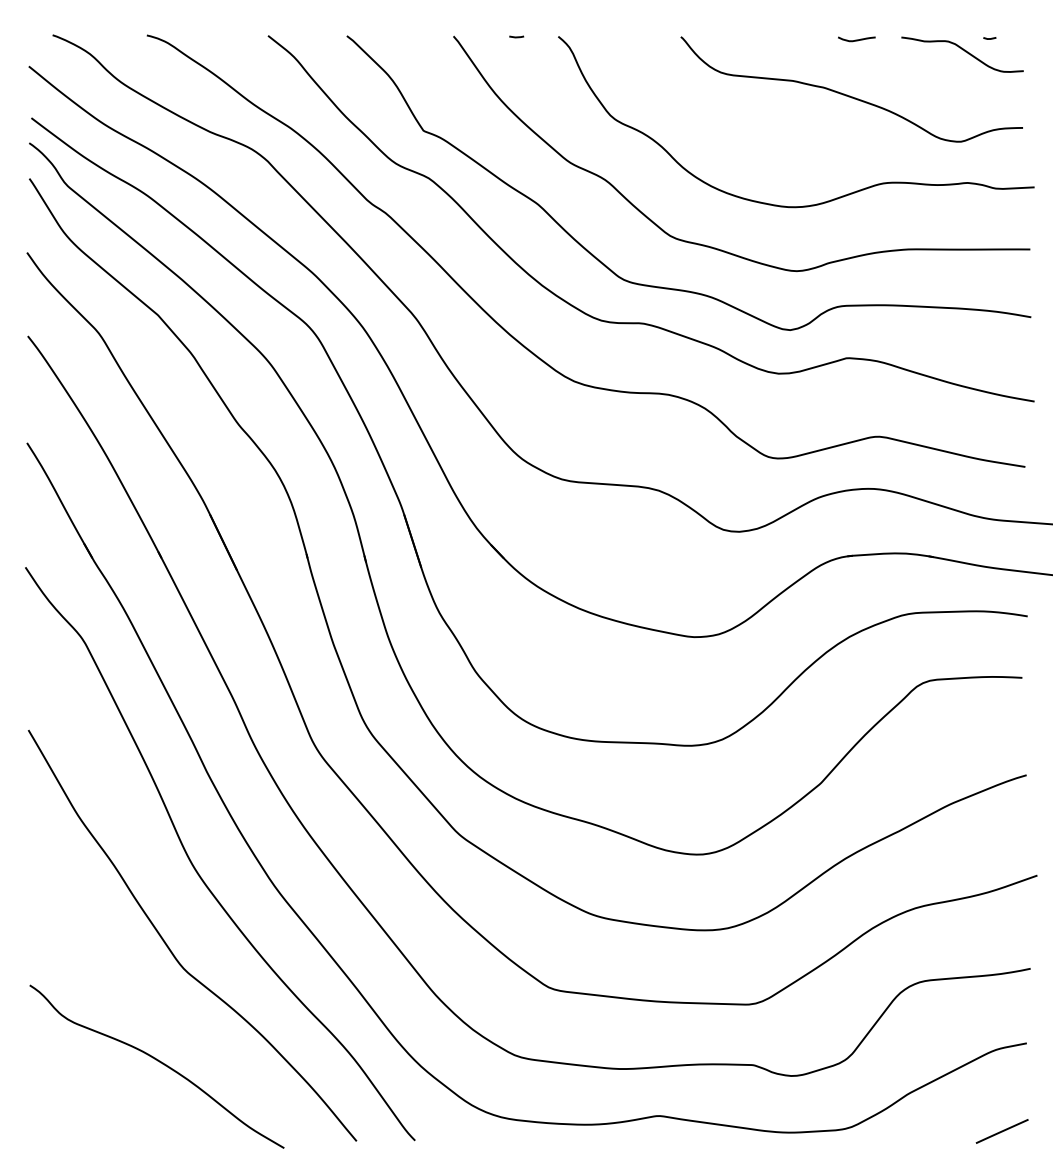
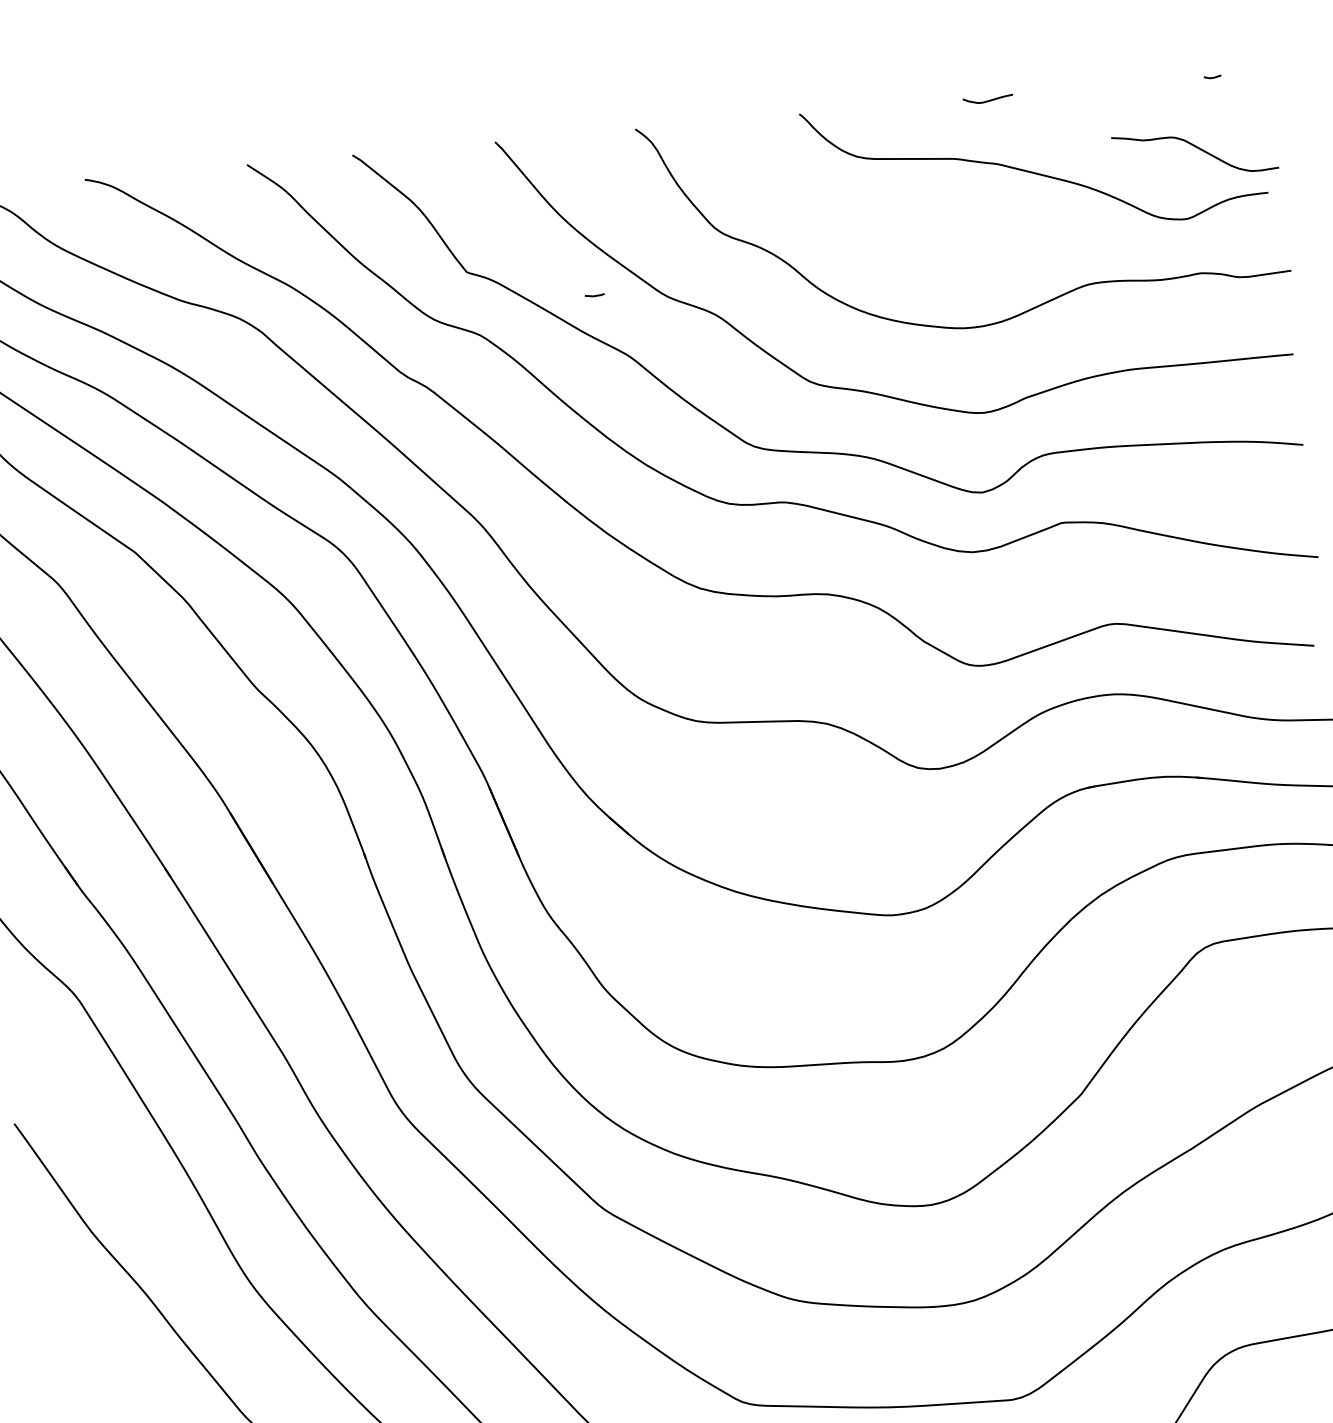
line: (516, 36) -> (594, 294), moved
curve: (856, 39) -> (987, 99), moved
curve: (964, 51) -> (1197, 148), moved

